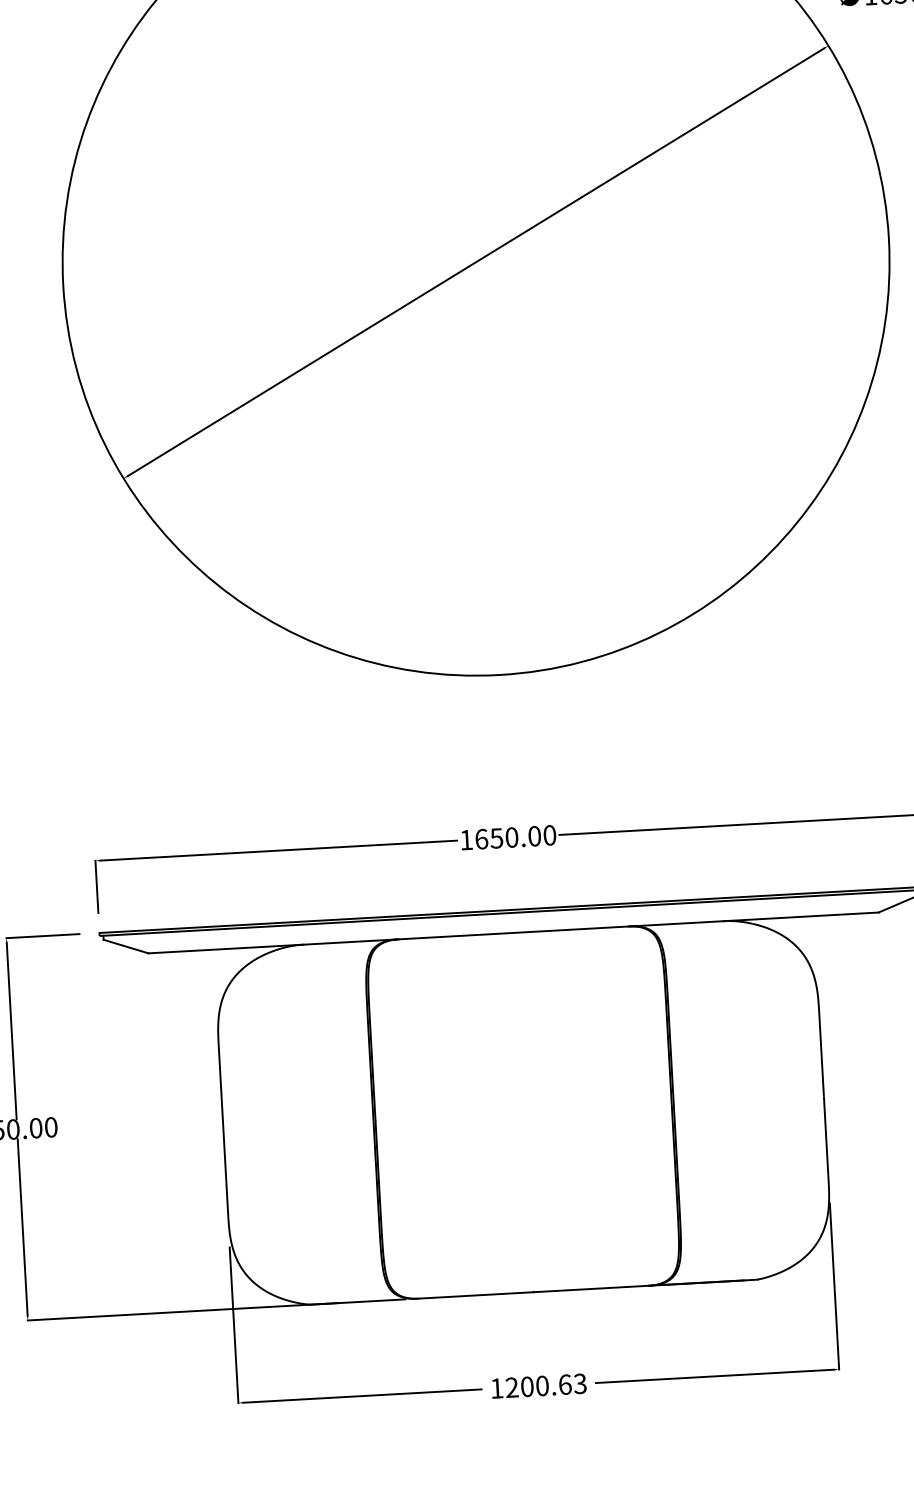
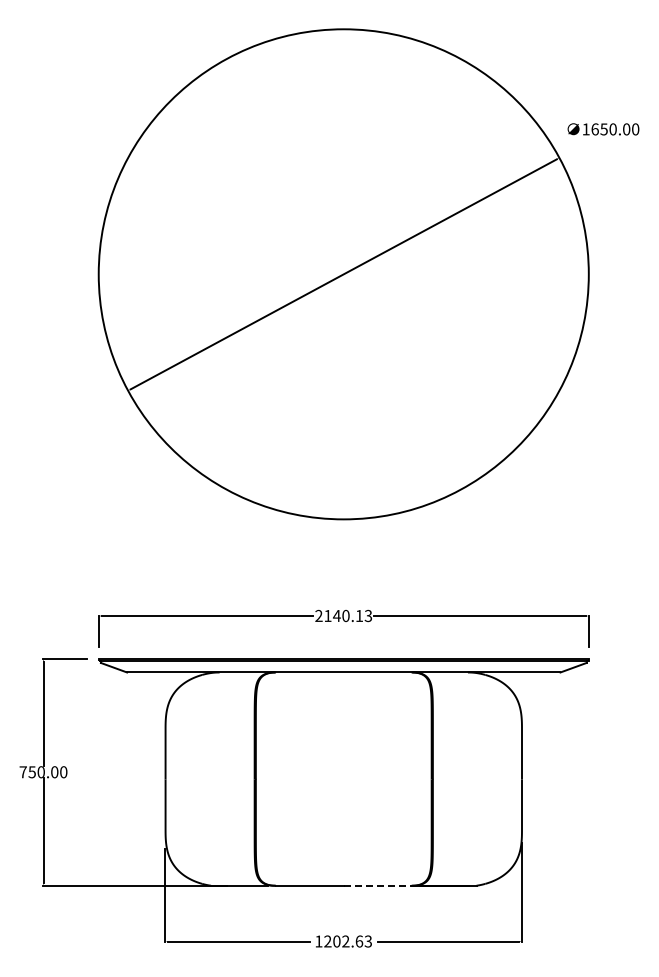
text: (507, 836) -> (343, 615), 1650.00 -> 2140.13
line: (590, 1288) -> (377, 885), solid -> dashed
text: (541, 1385) -> (345, 941), 1200.63 -> 1202.63

